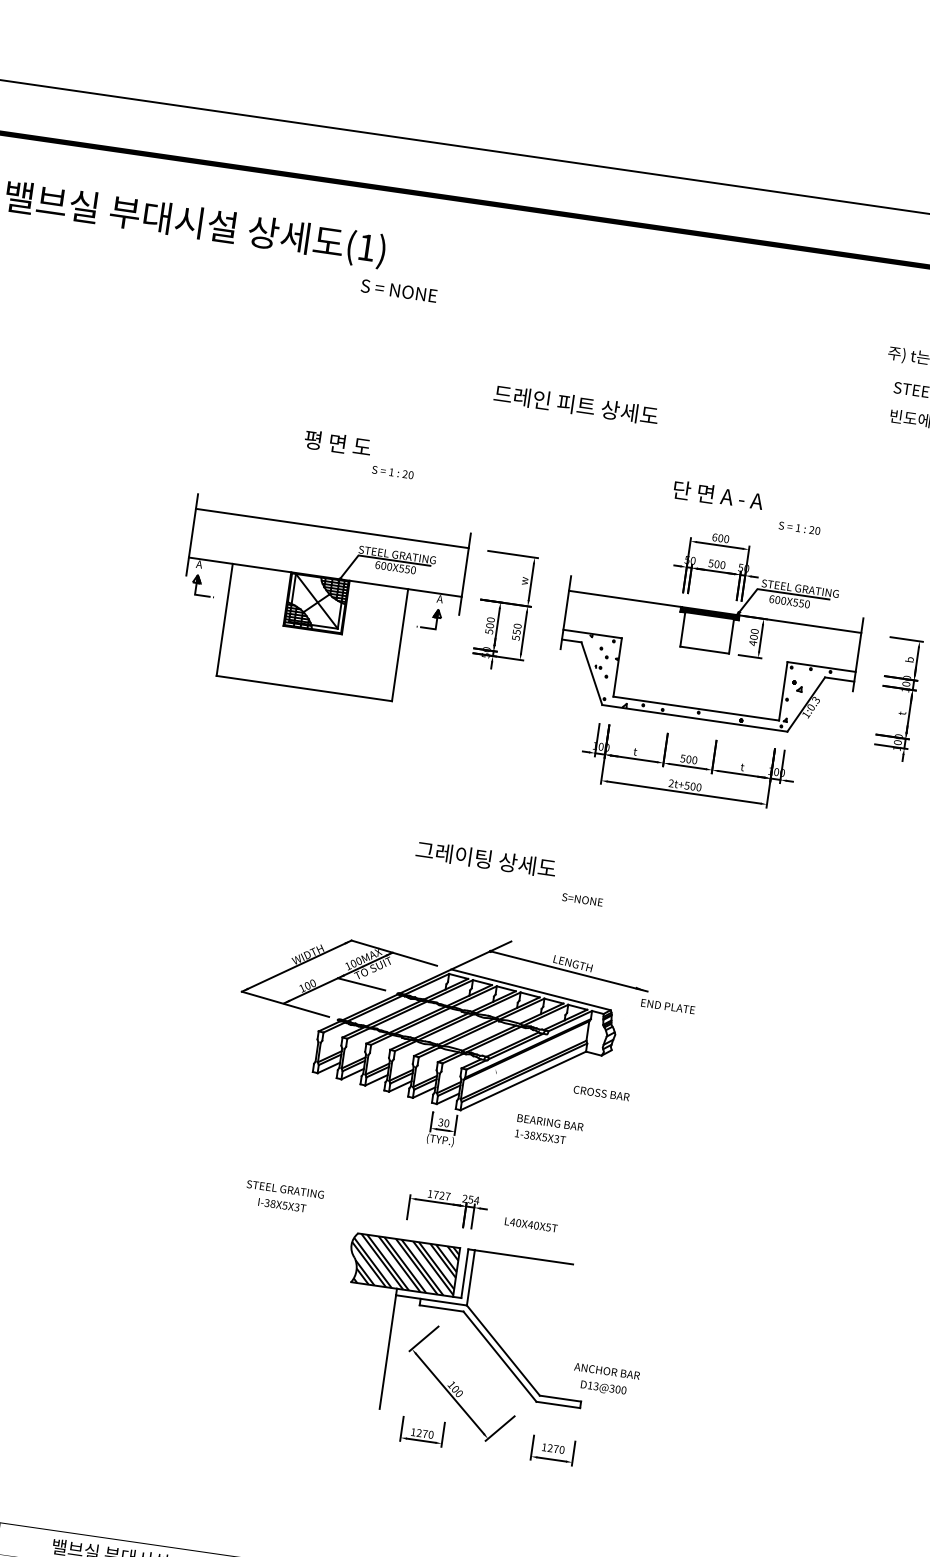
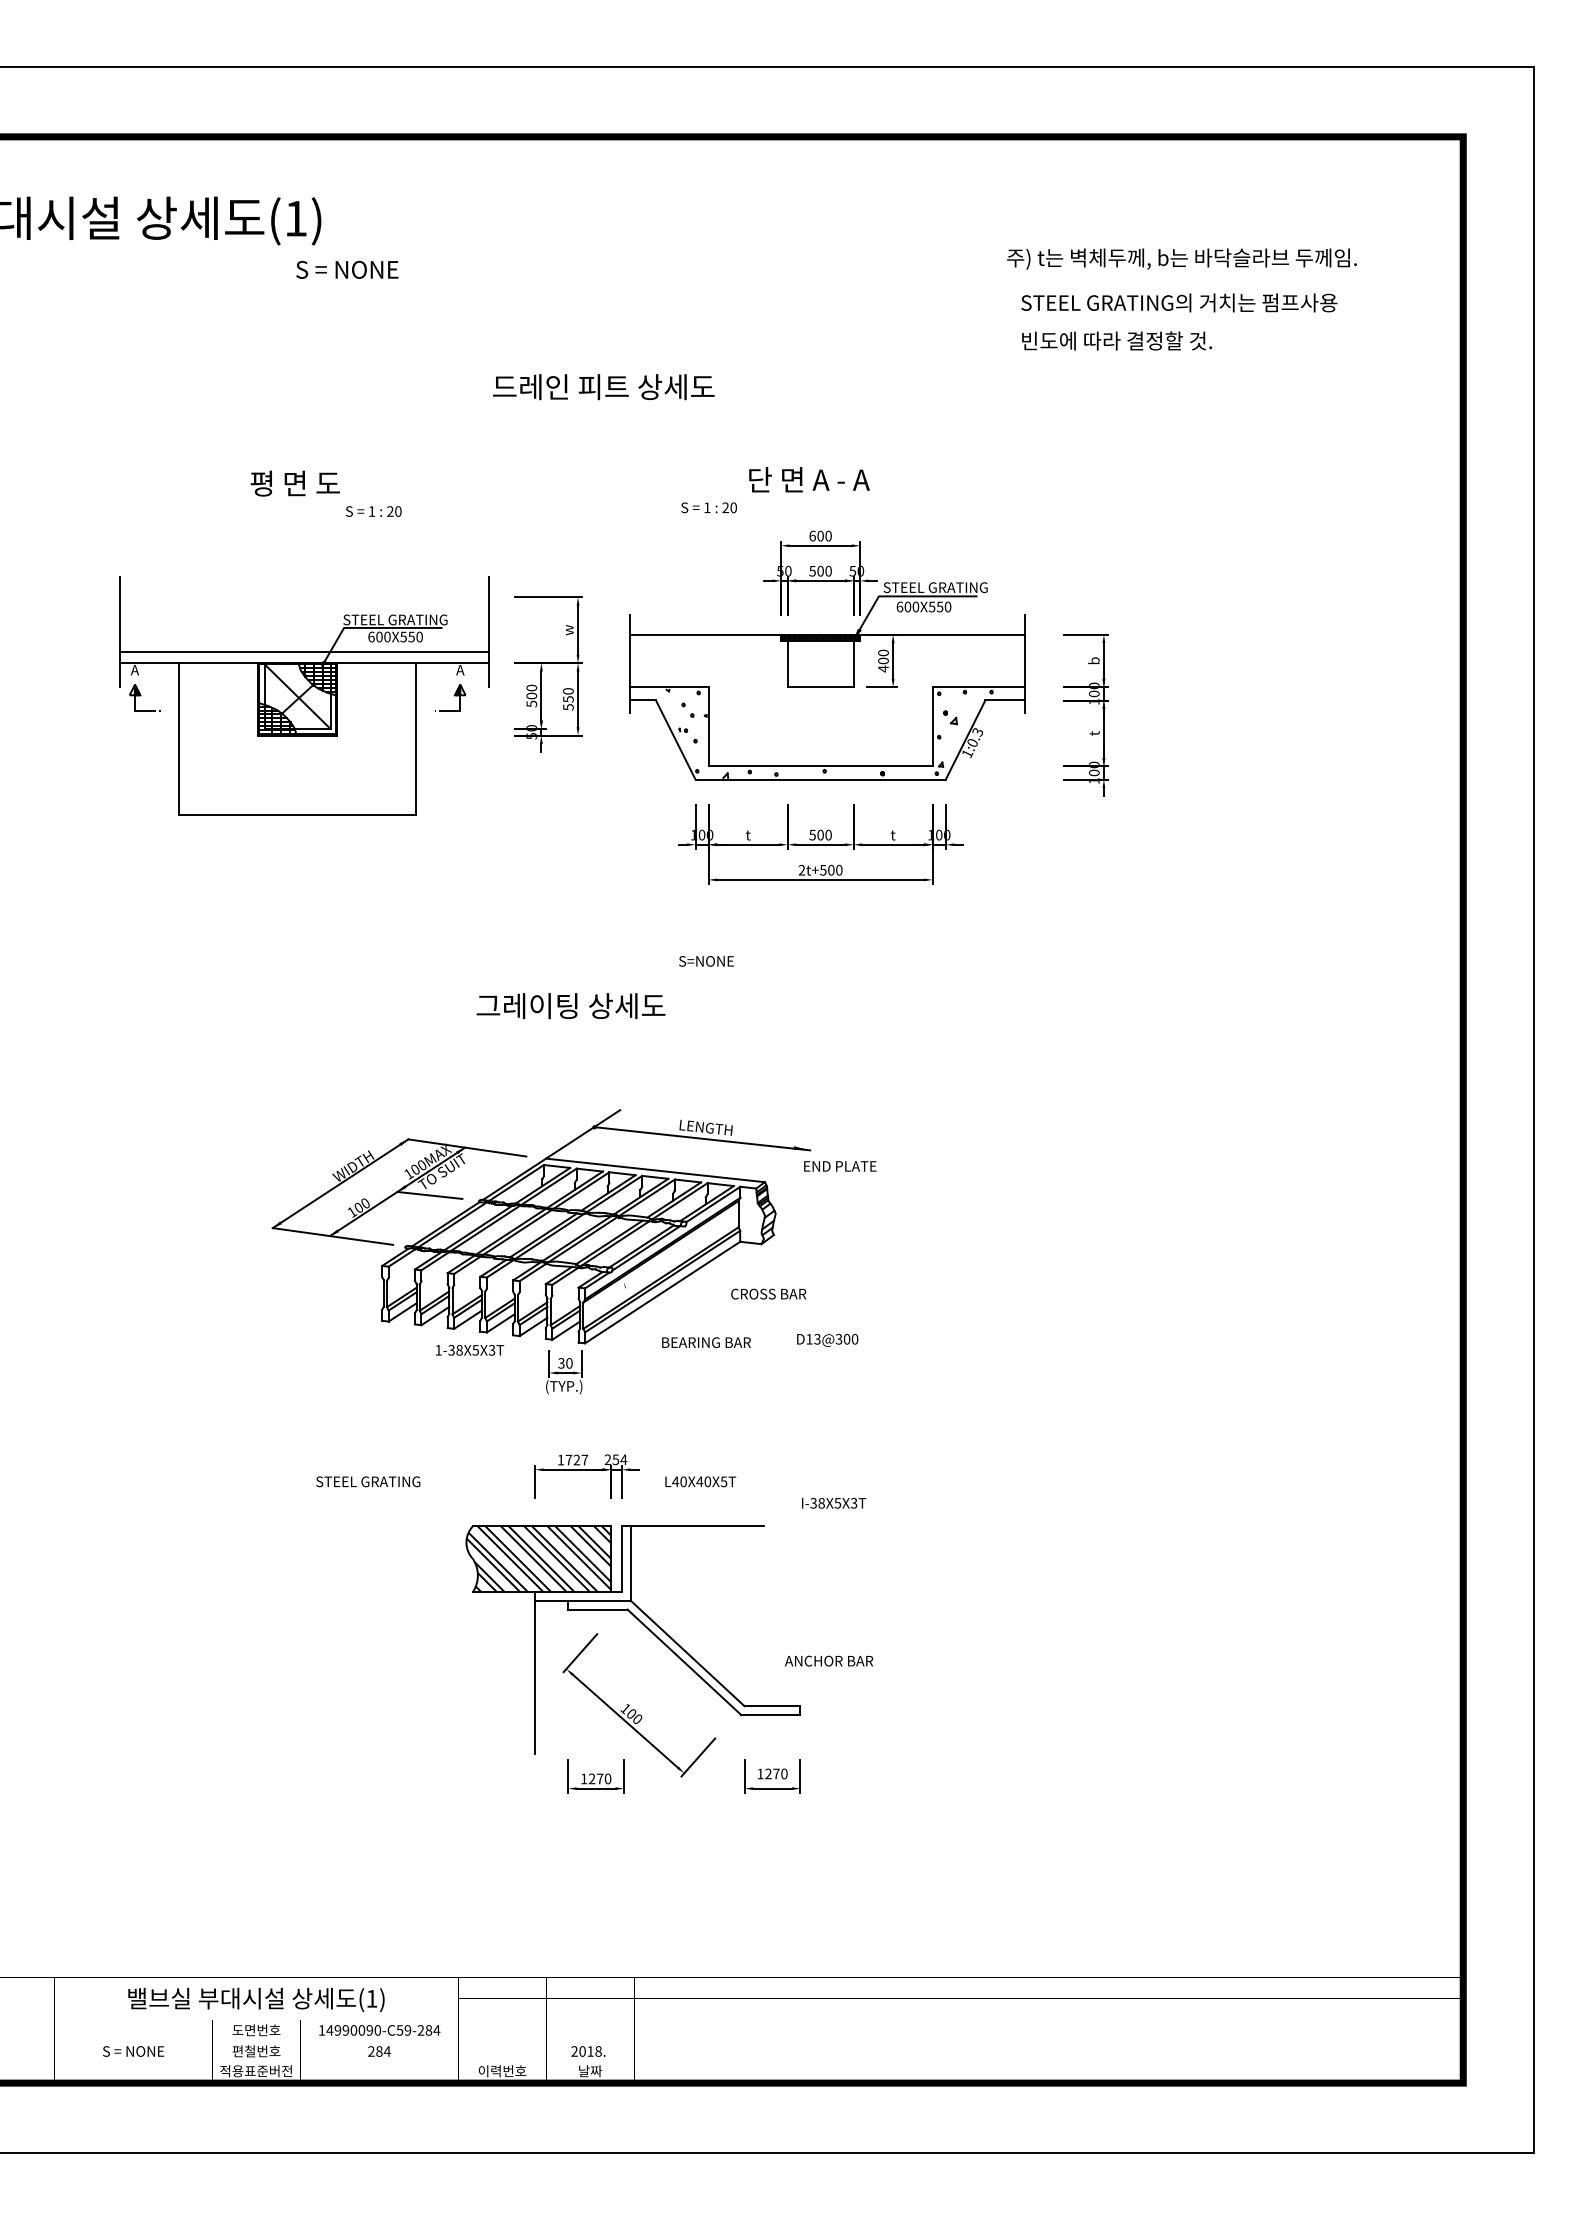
line: (331, 528) -> (303, 652), moved
text: (799, 528) -> (708, 507), moved
text: (582, 899) -> (706, 961), moved
text: (540, 1137) -> (470, 1350), moved
text: (282, 1205) -> (834, 1503), moved
text: (603, 1387) -> (827, 1339), moved

